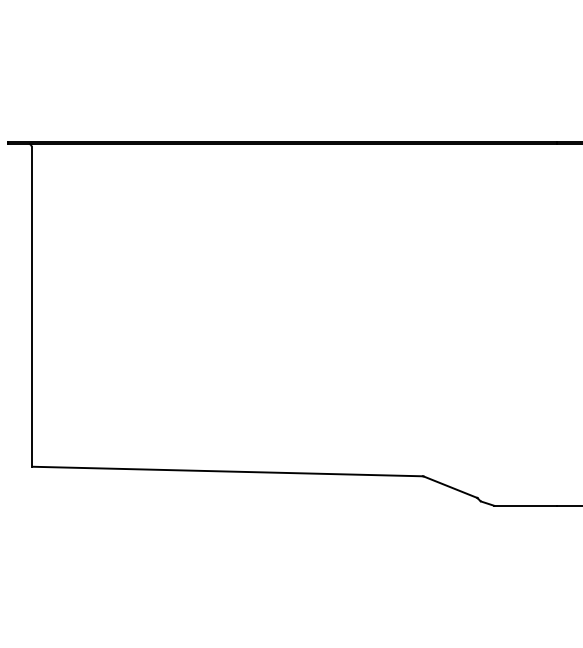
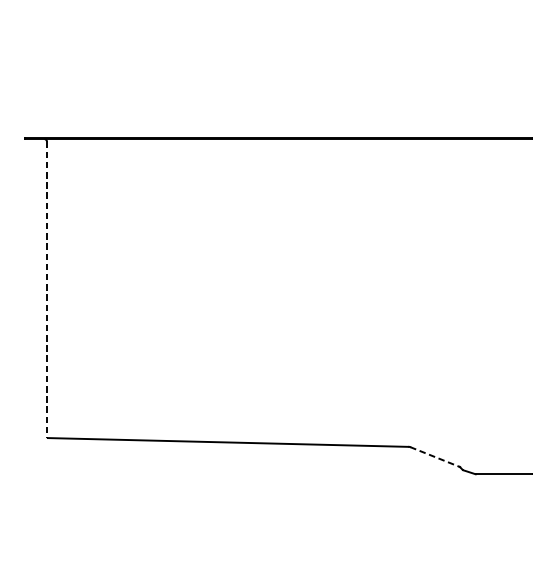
line: (31, 307) -> (46, 290), solid -> dashed
line: (450, 487) -> (434, 457), solid -> dashed

